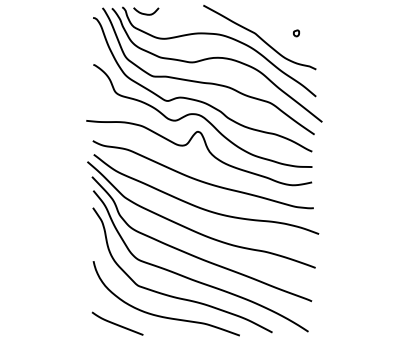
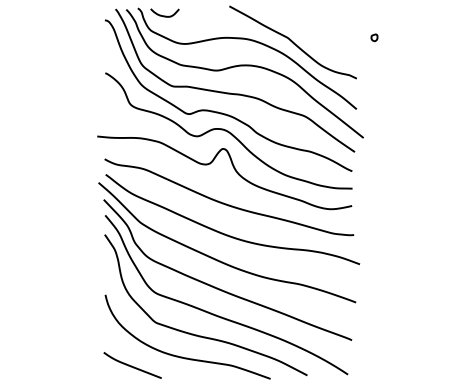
part: (296, 33) -> (374, 37), moved

